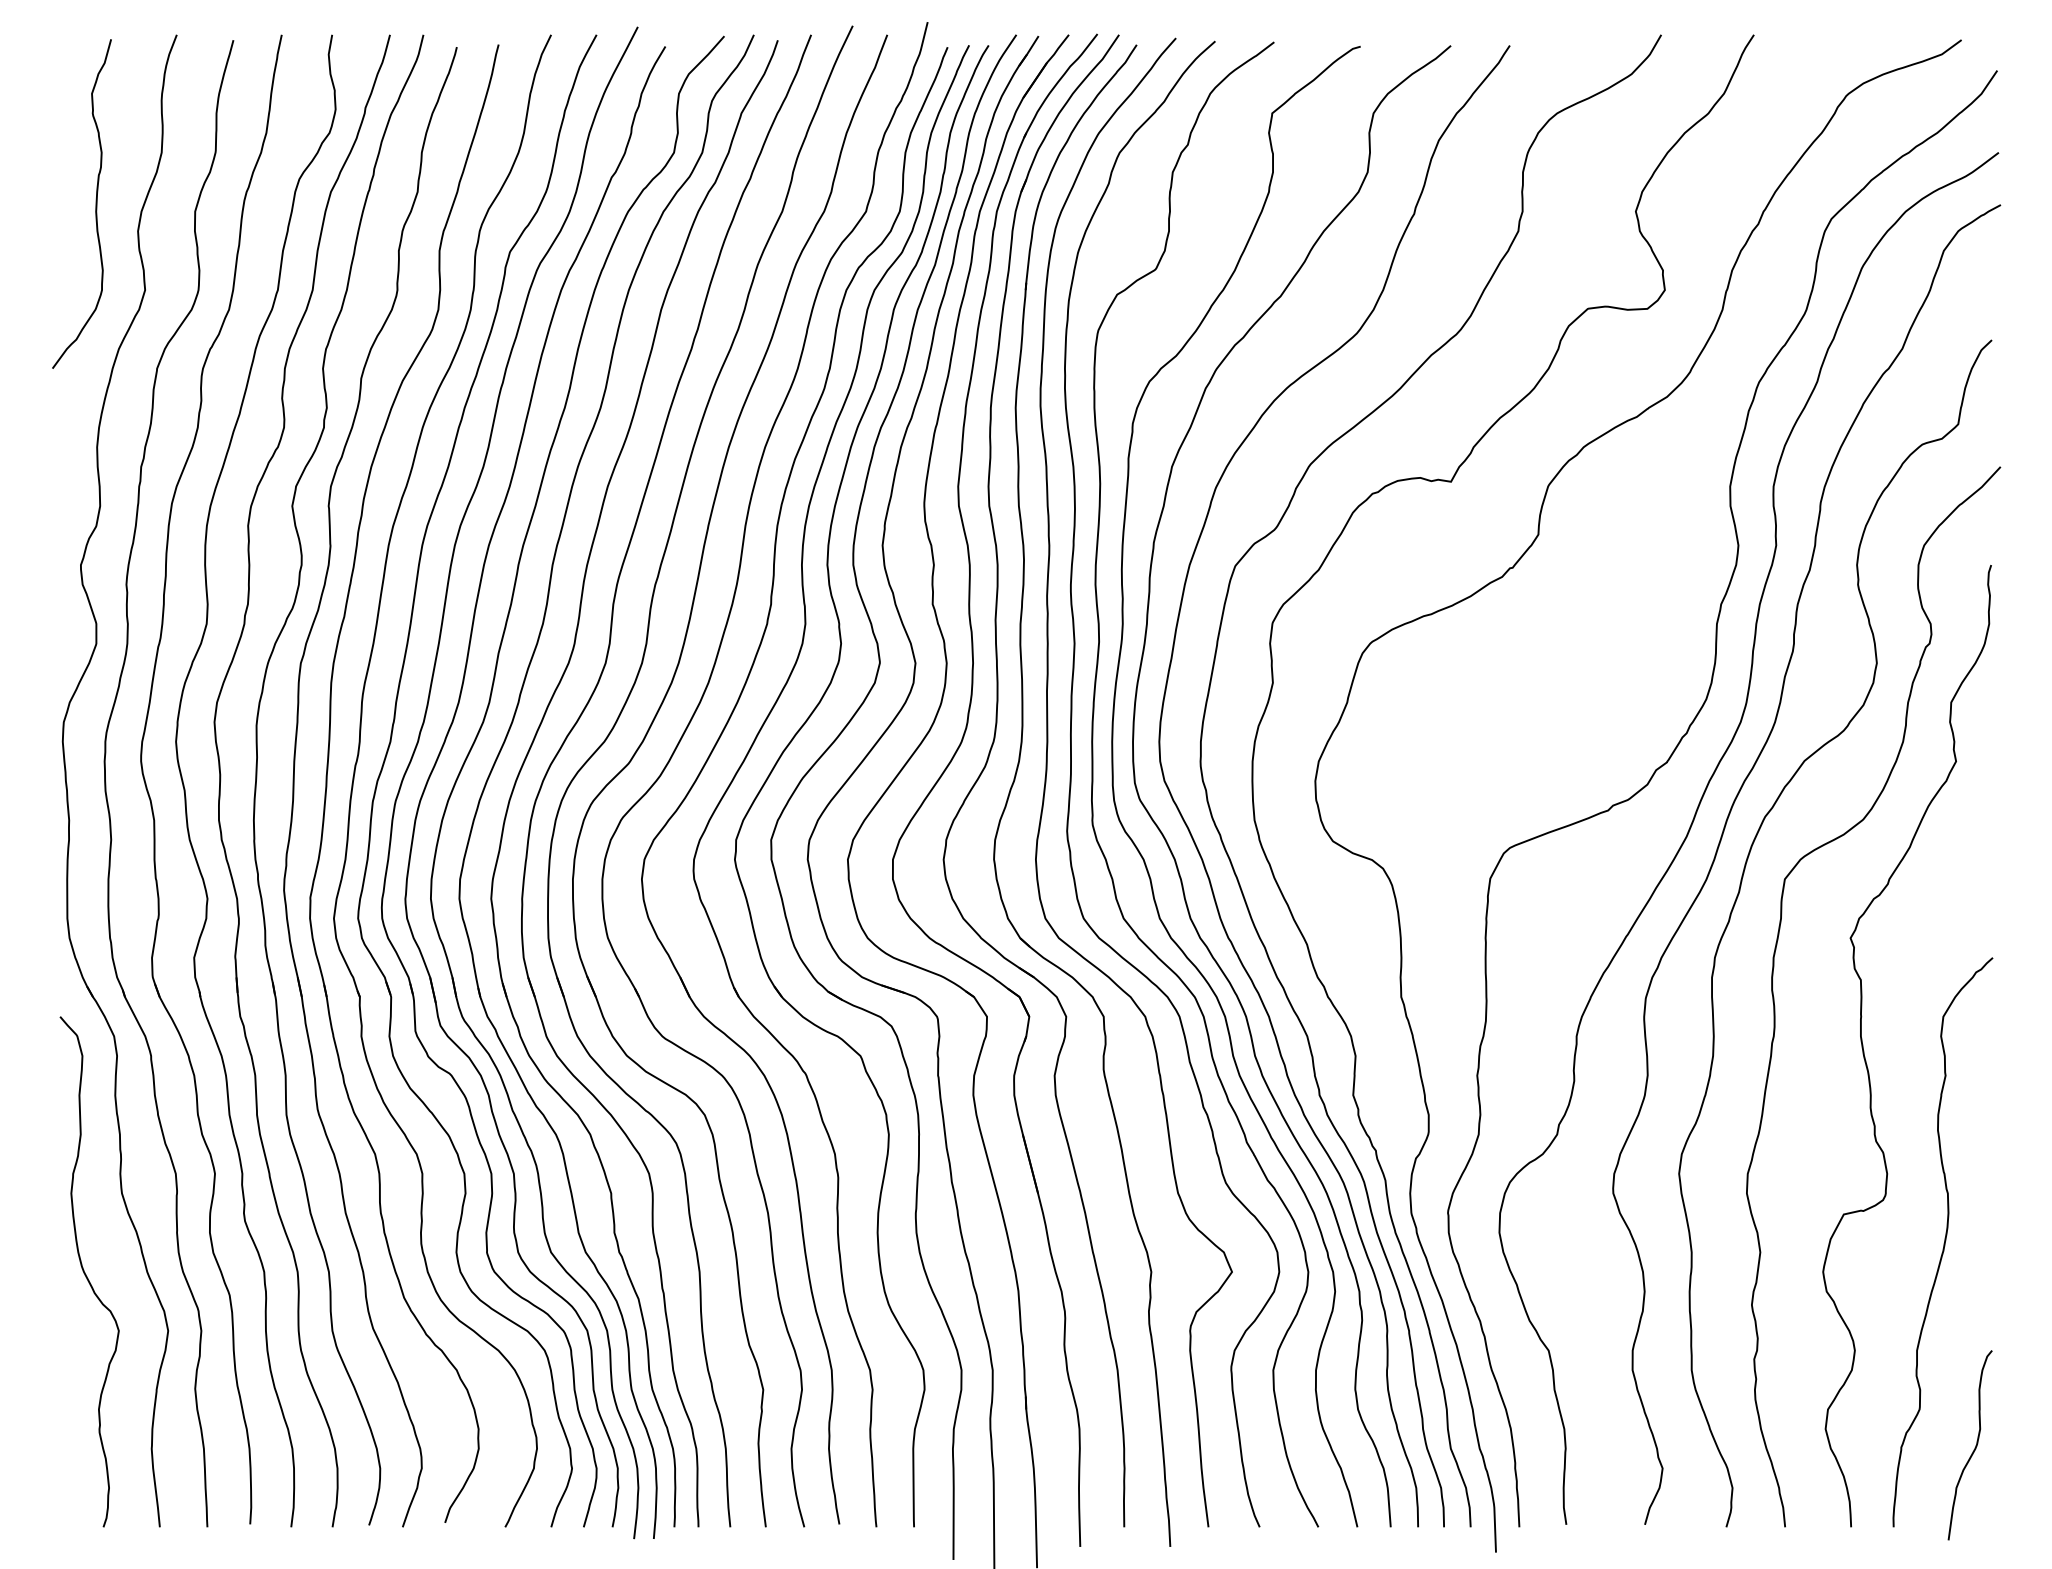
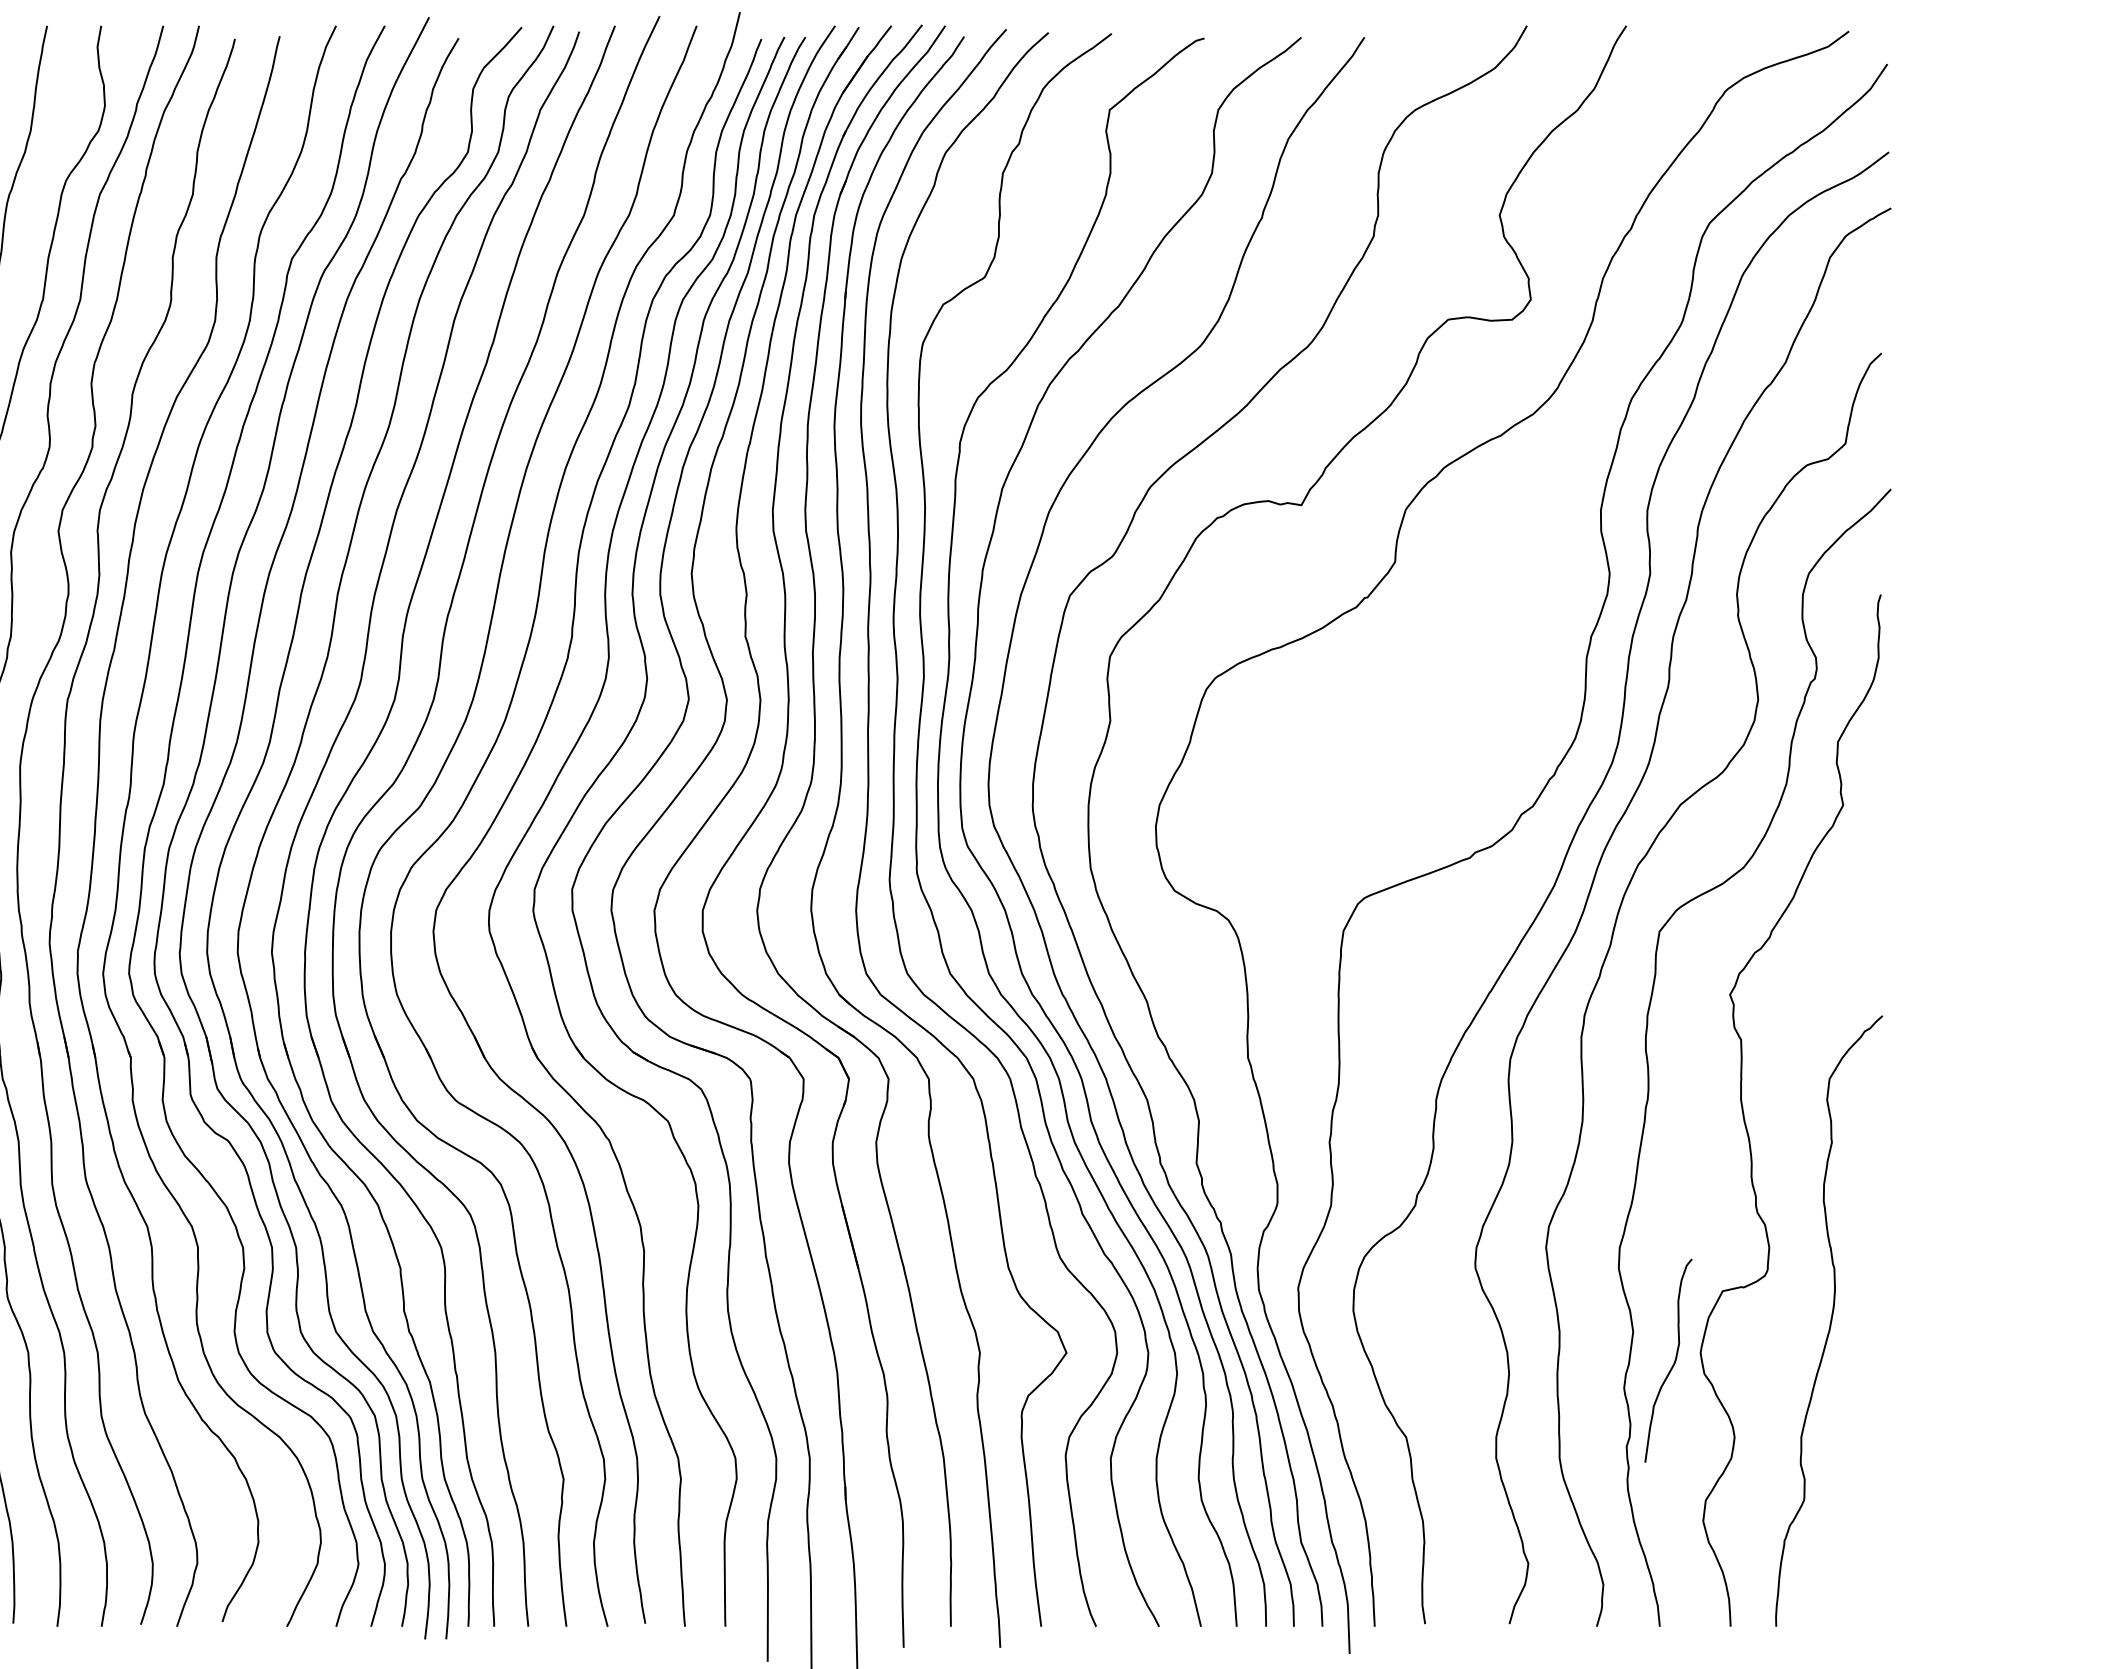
curve: (1974, 1447) -> (1673, 1363), moved

